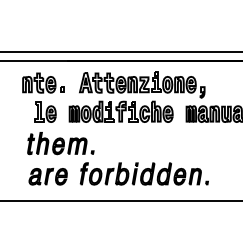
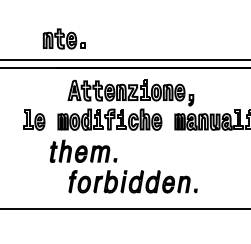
part: (42, 82) -> (63, 38), moved
part: (60, 142) -> (83, 150), moved
part: (47, 176) -> (36, 184), removed

